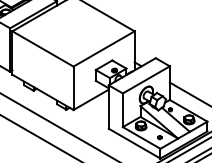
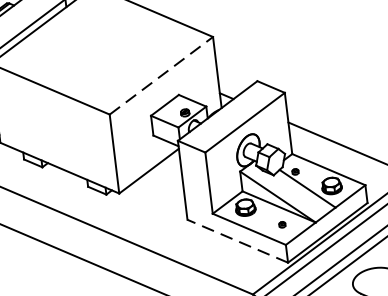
line: (104, 48) -> (162, 74), solid -> dashed
line: (134, 143) -> (237, 240), solid -> dashed

